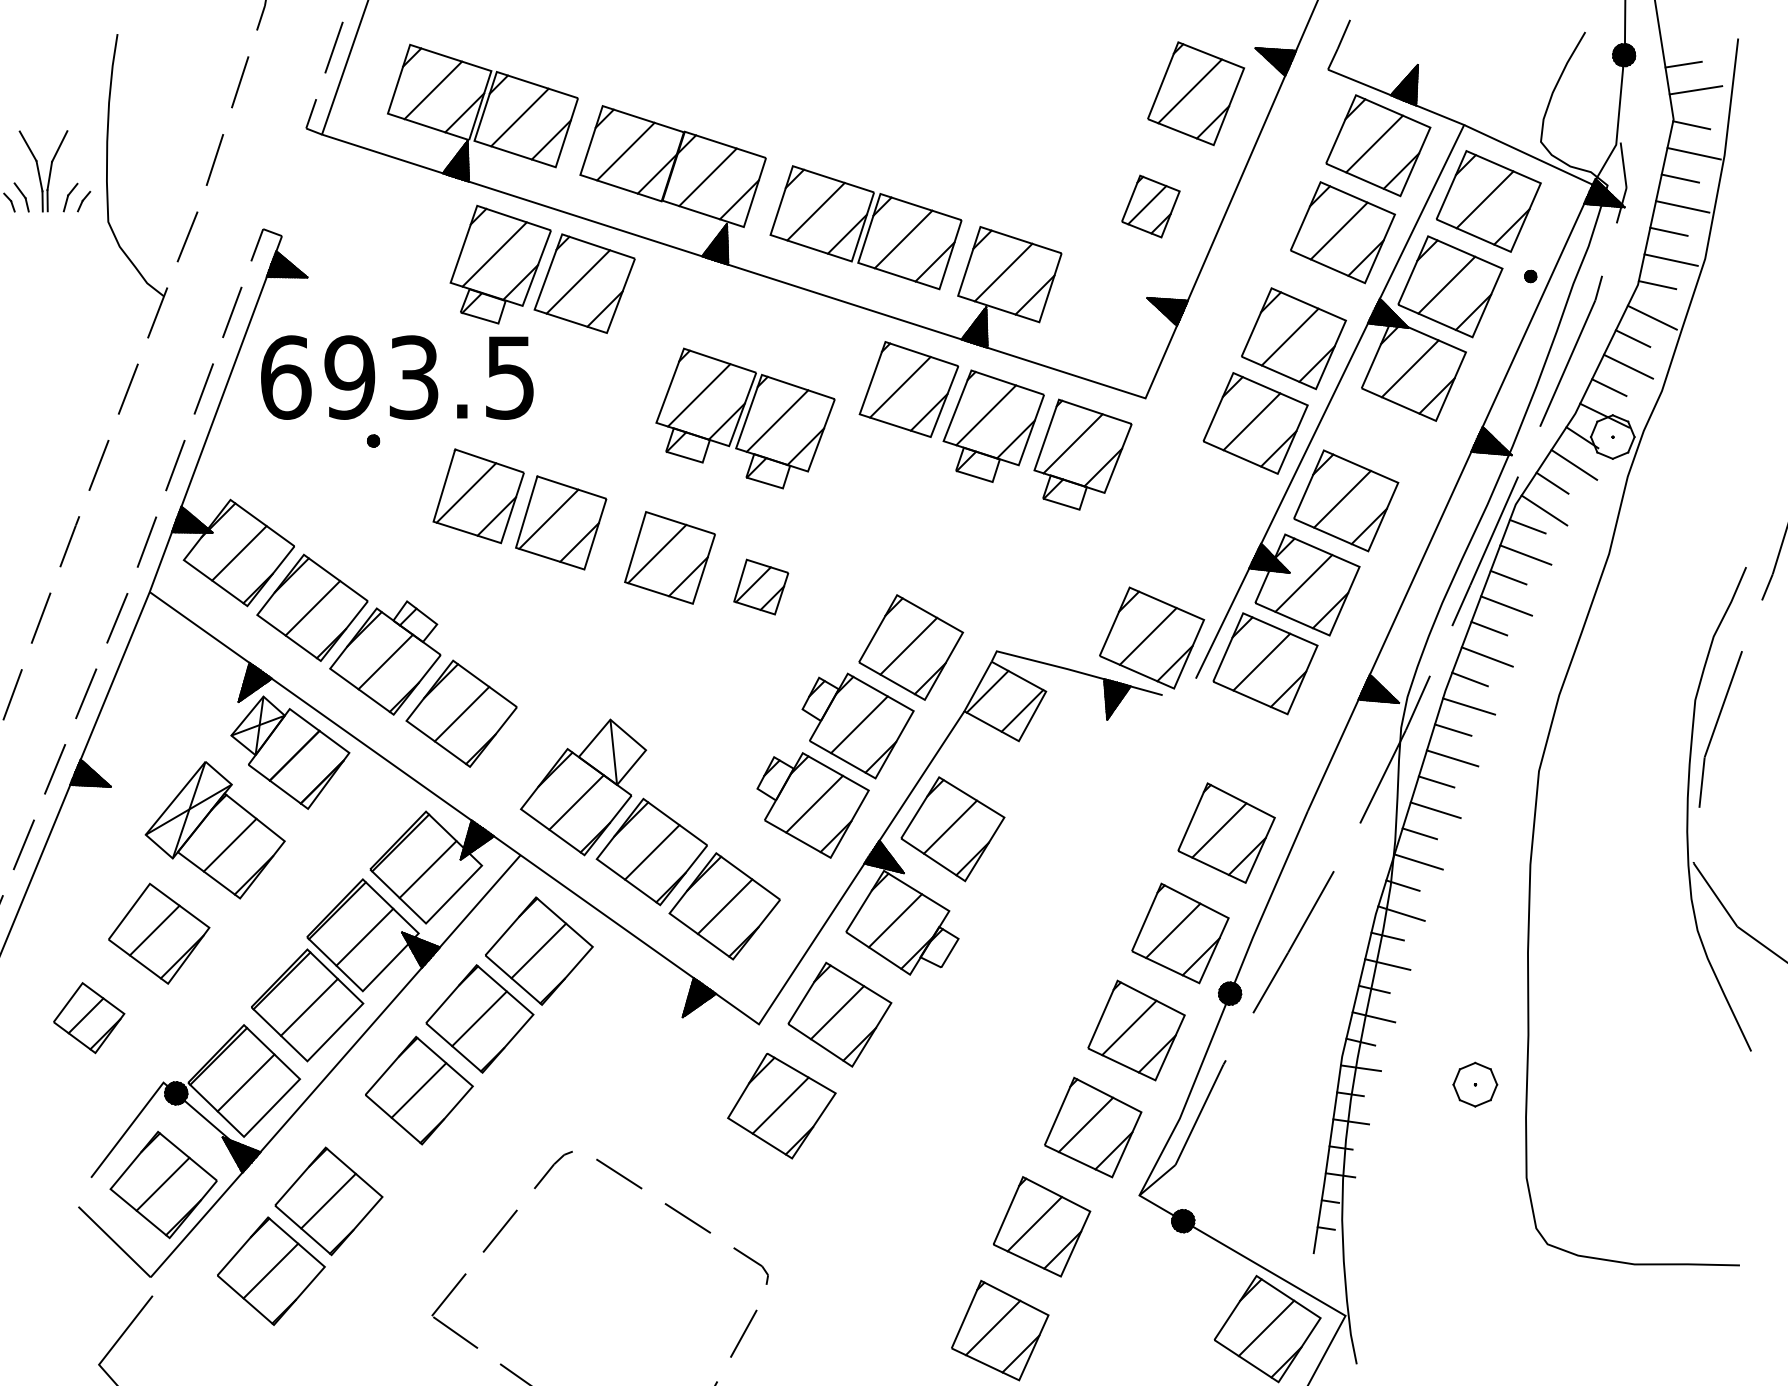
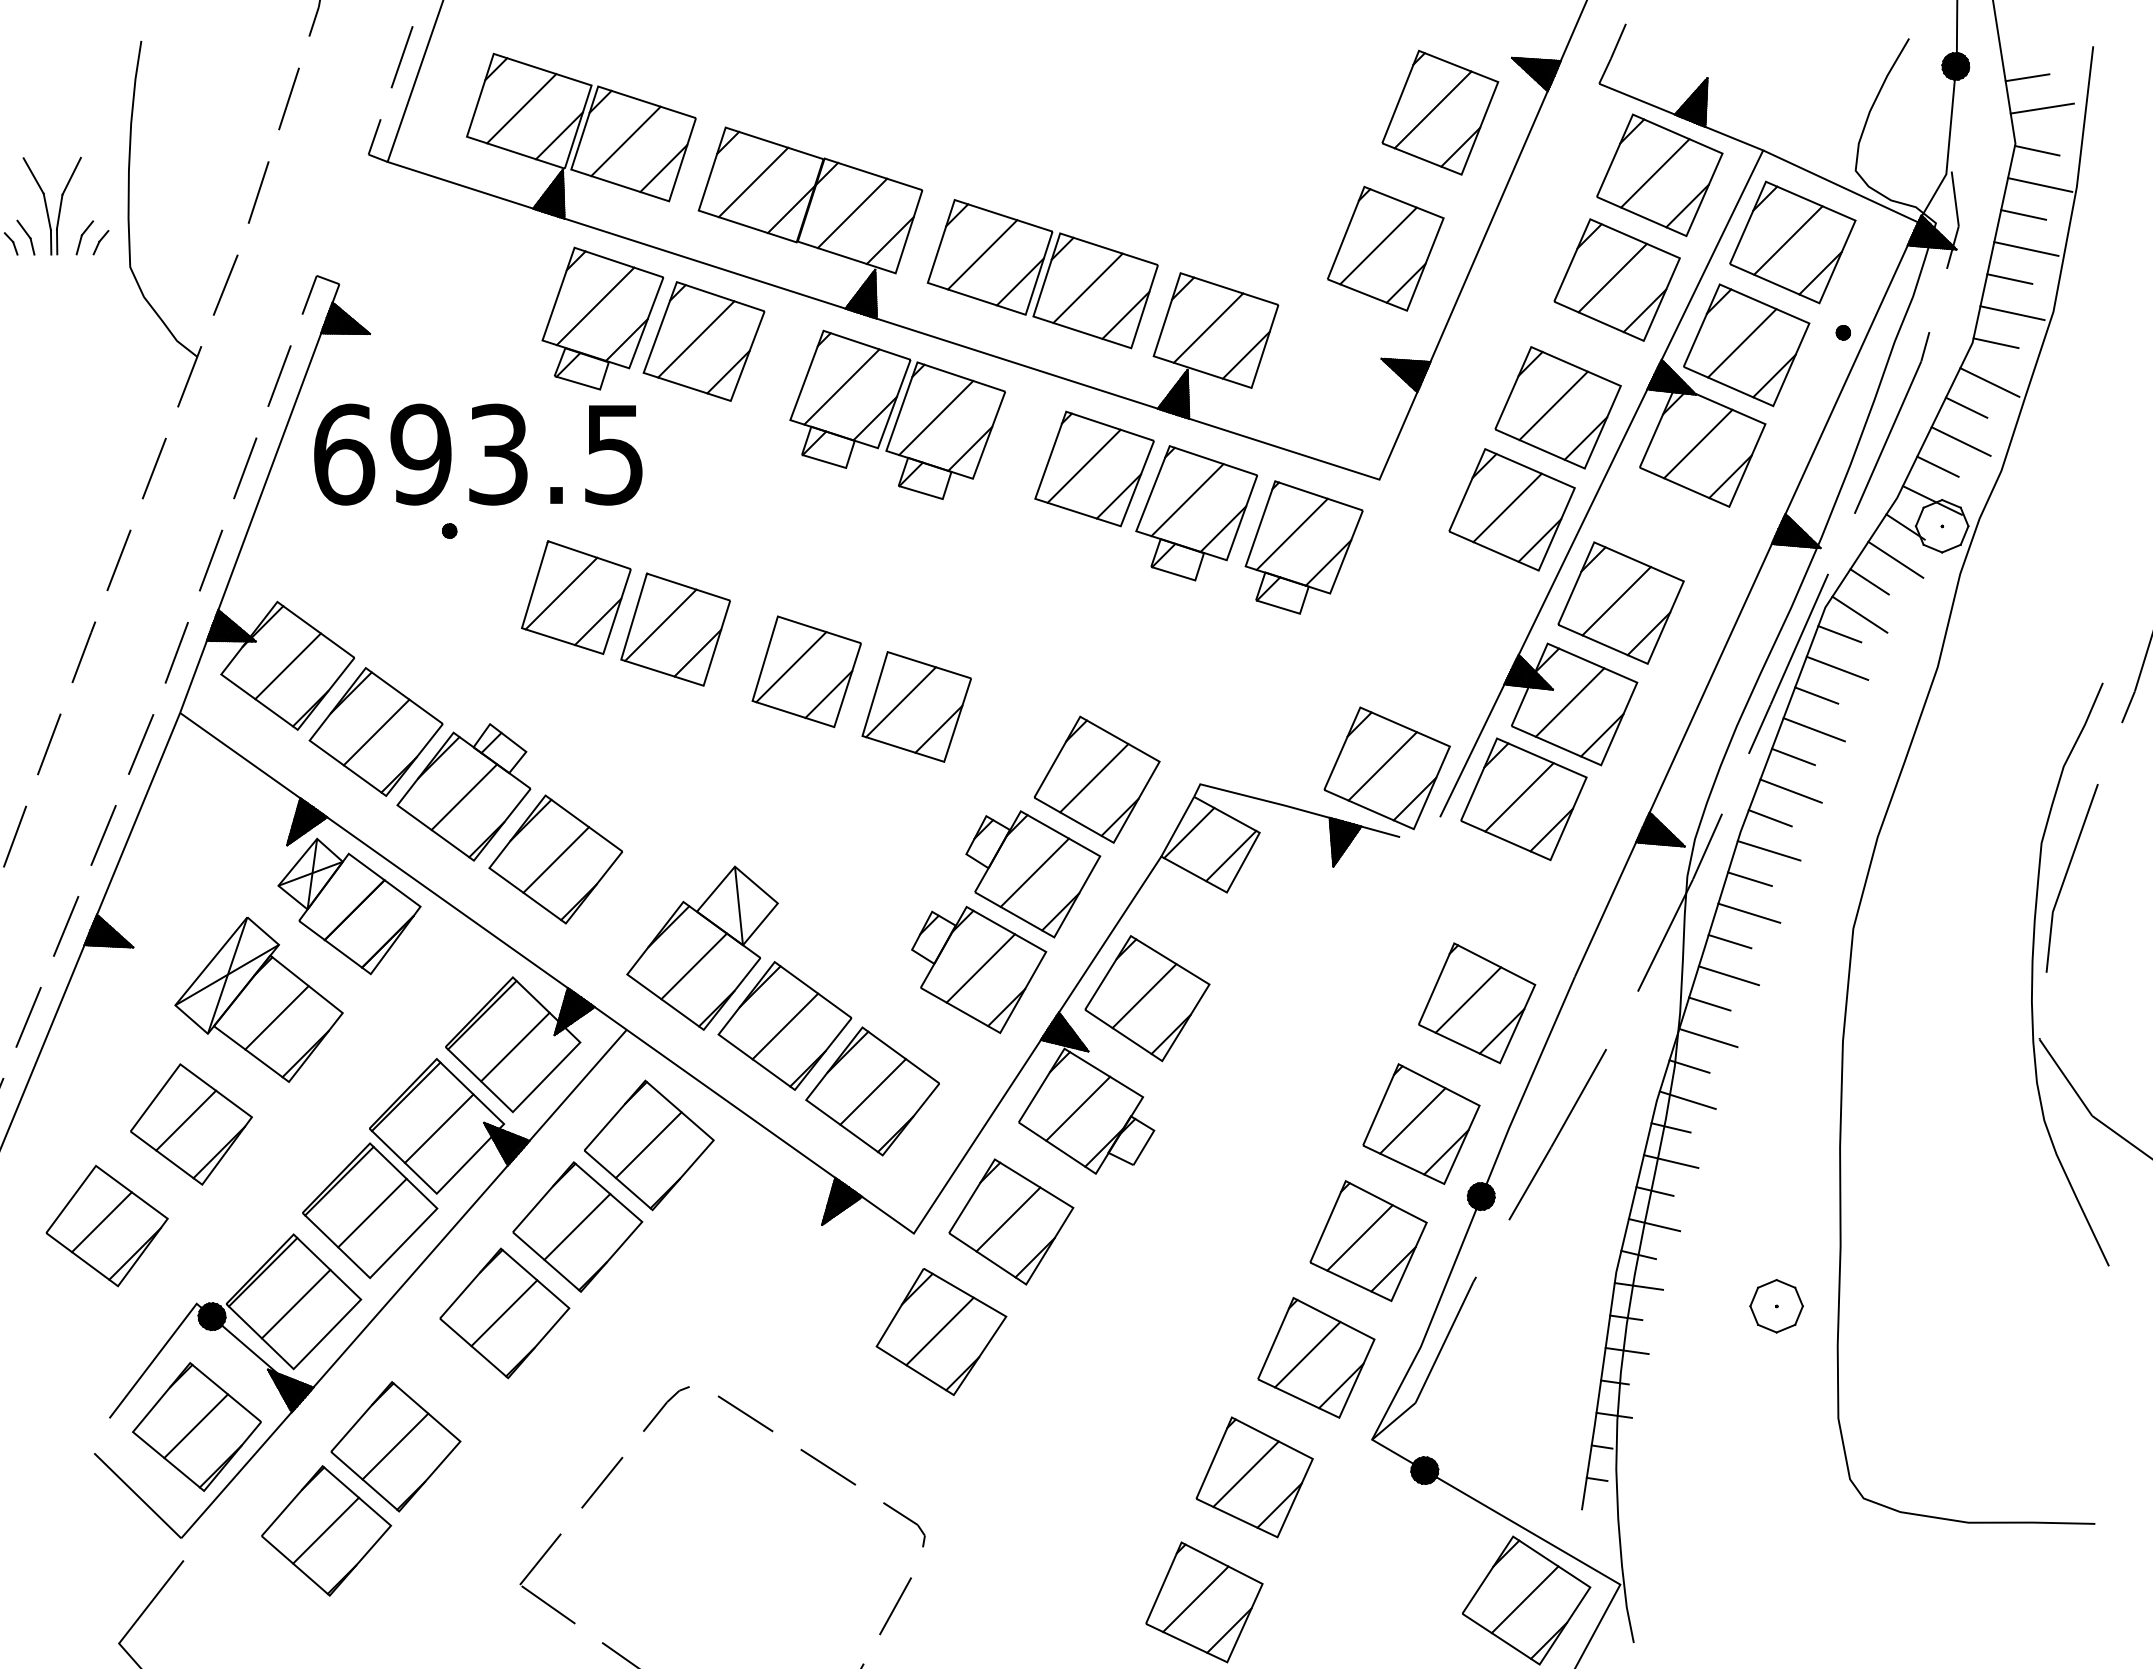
part: (1150, 206) -> (1385, 248), size x1.67
part: (745, 418) -> (897, 414), moved
part: (761, 586) -> (916, 706), size x1.67
part: (88, 1017) -> (106, 1225), size x1.43

